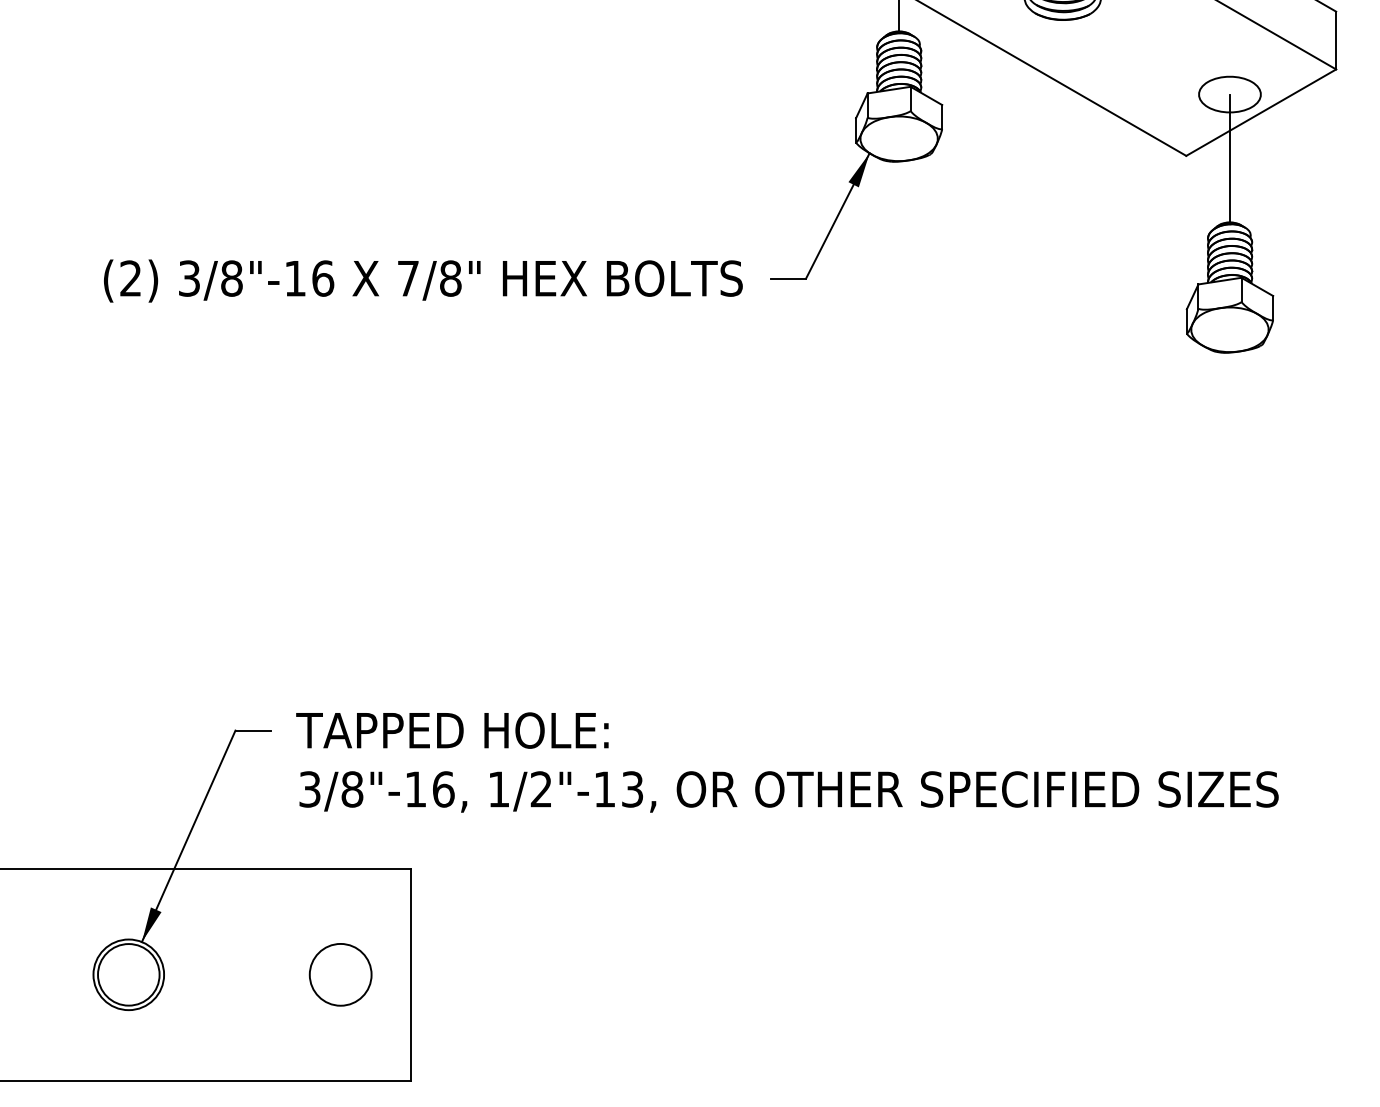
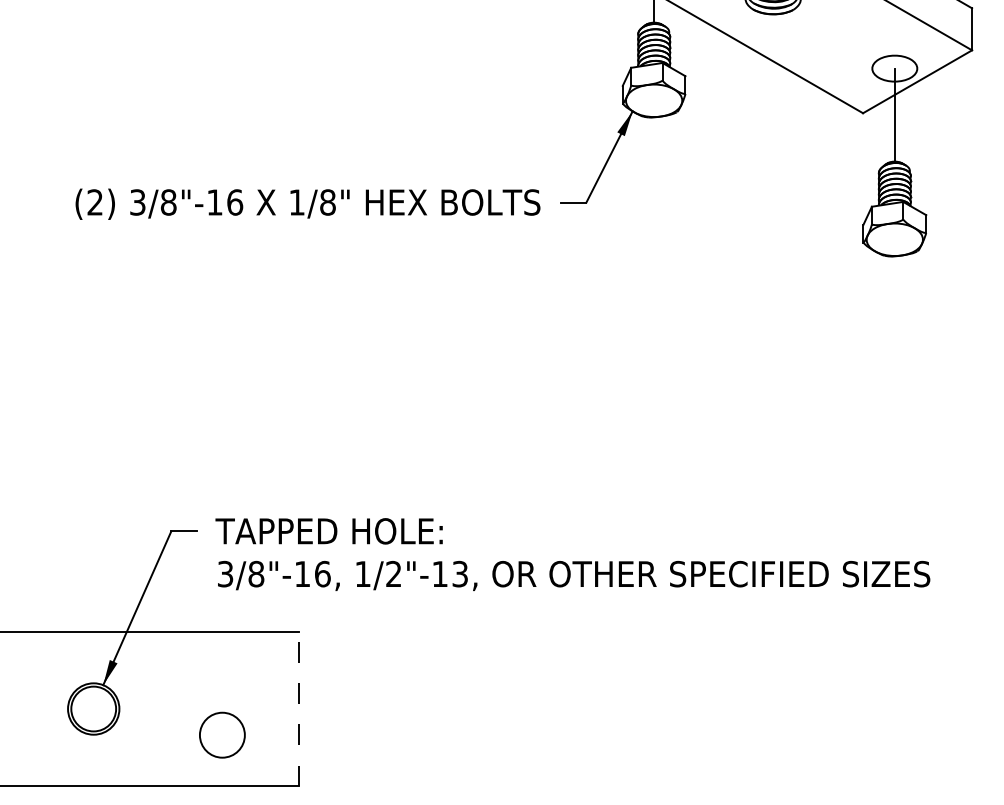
text: (408, 278) -> (297, 202), 7/8" -> 1/8"
circle: (340, 974) -> (222, 734), moved
line: (411, 974) -> (299, 708), solid -> dashed

